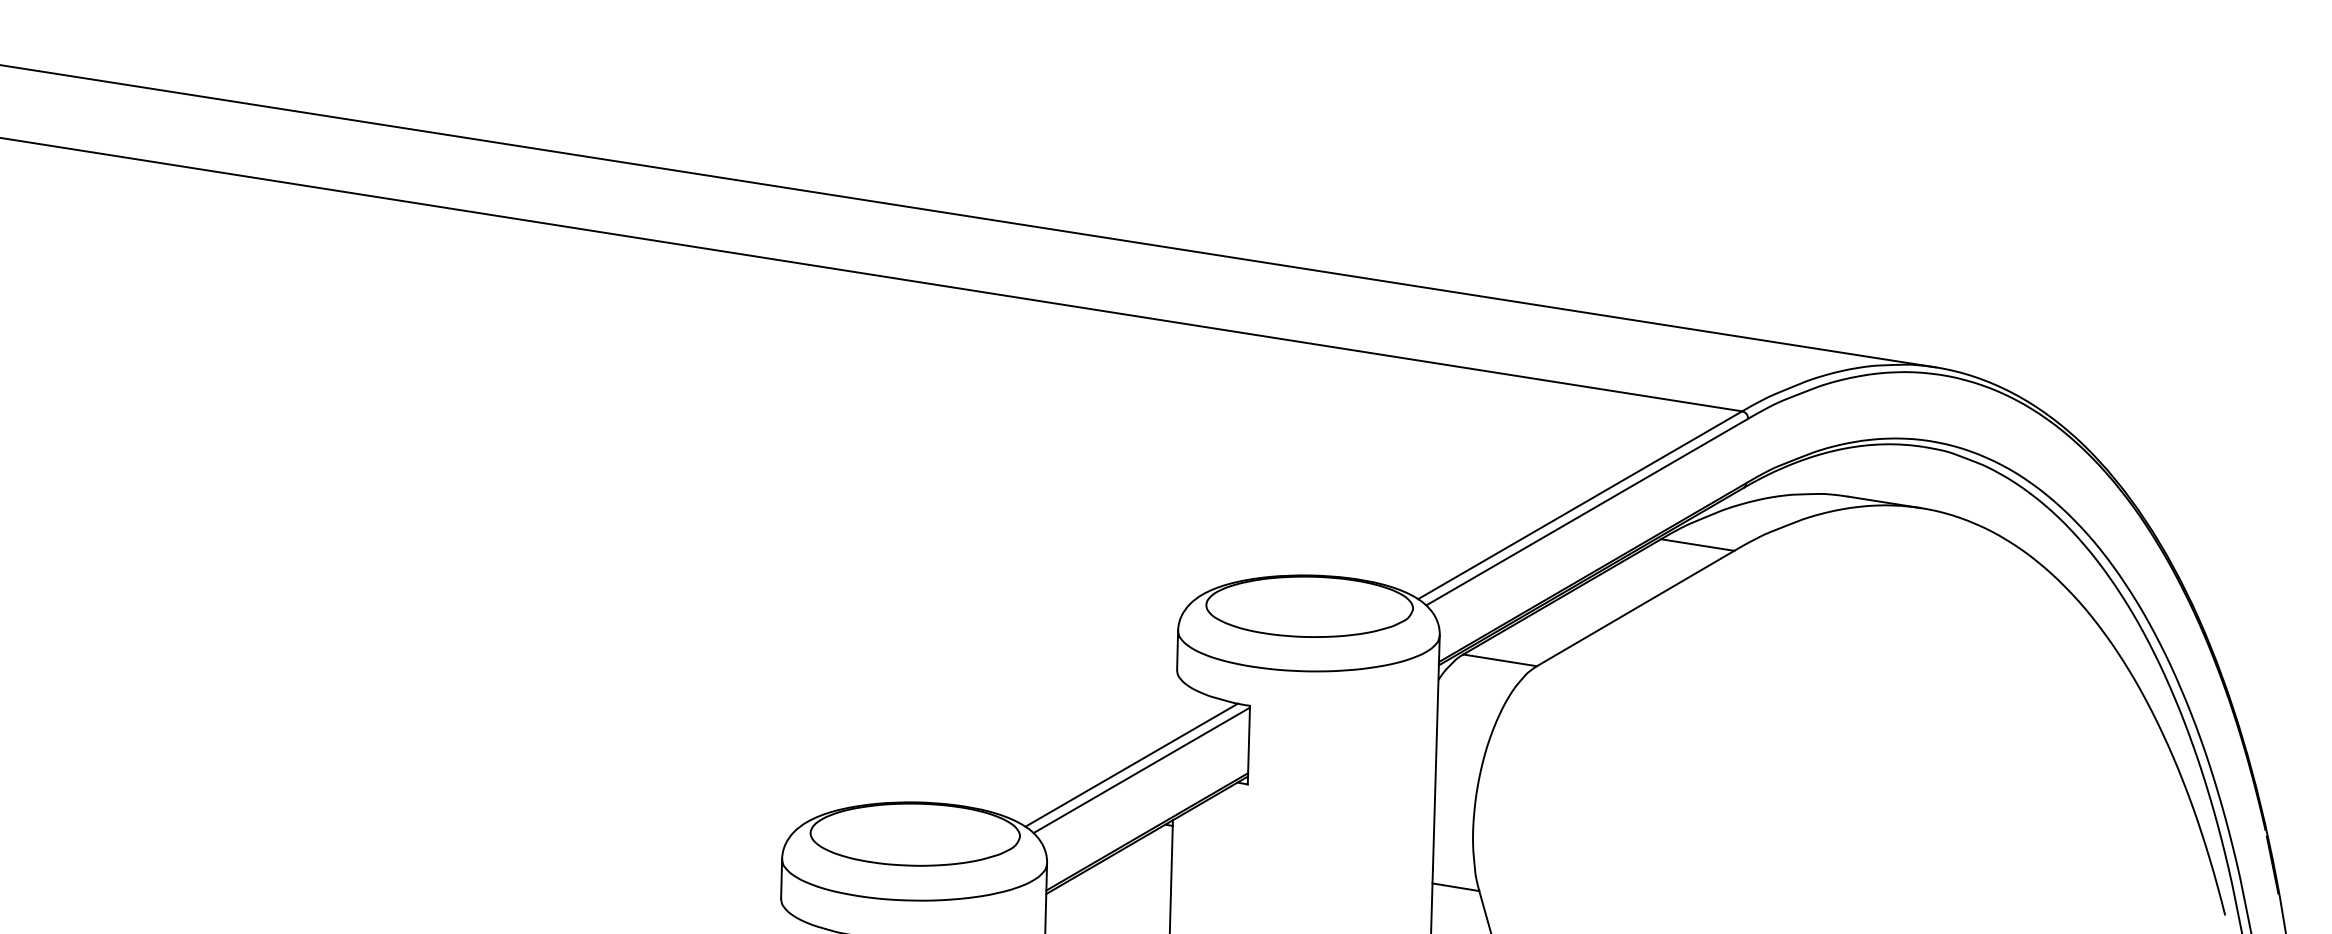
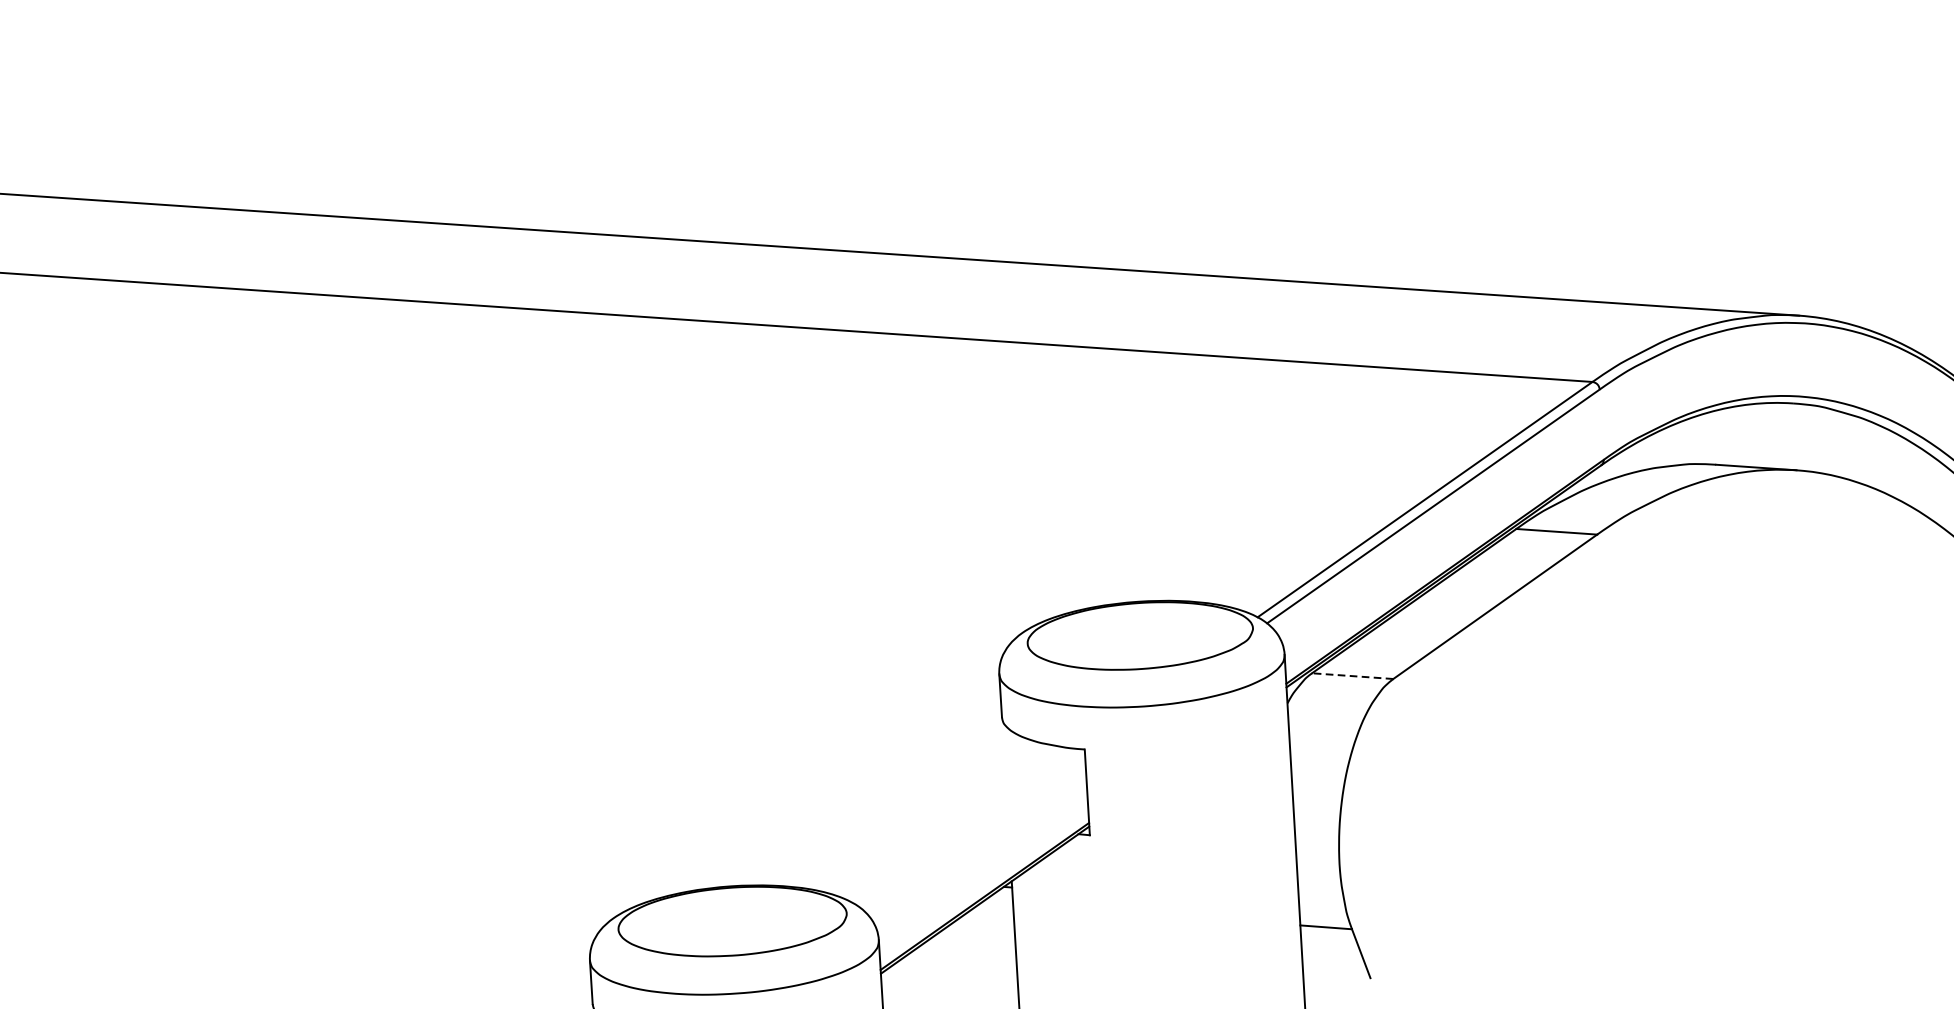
line: (1499, 660) -> (1352, 676), solid -> dashed
line: (1131, 764) -> (961, 824), removed
line: (1141, 770) -> (972, 830), removed

